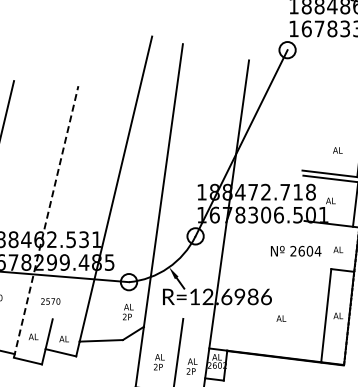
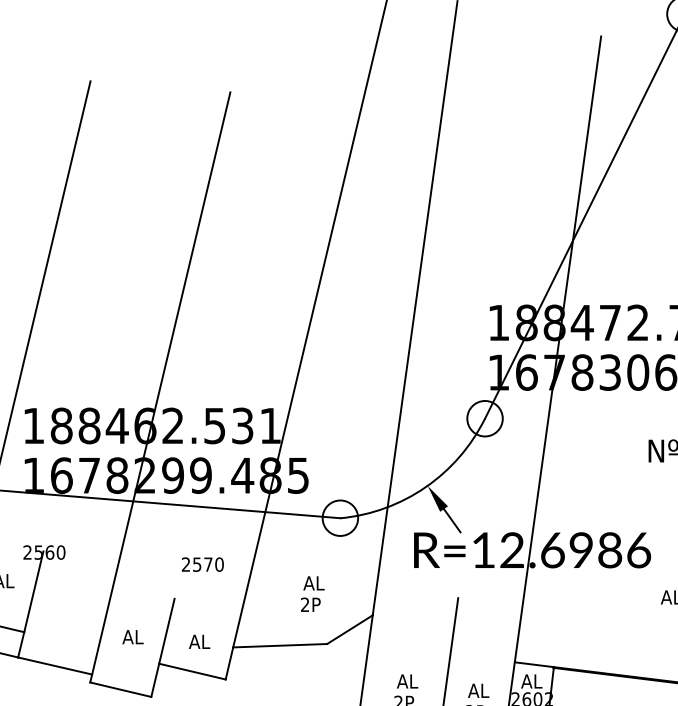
line: (46, 221) -> (161, 386), dashed -> solid
text: (50, 301) -> (202, 564), moved
text: (128, 312) -> (313, 595), moved

